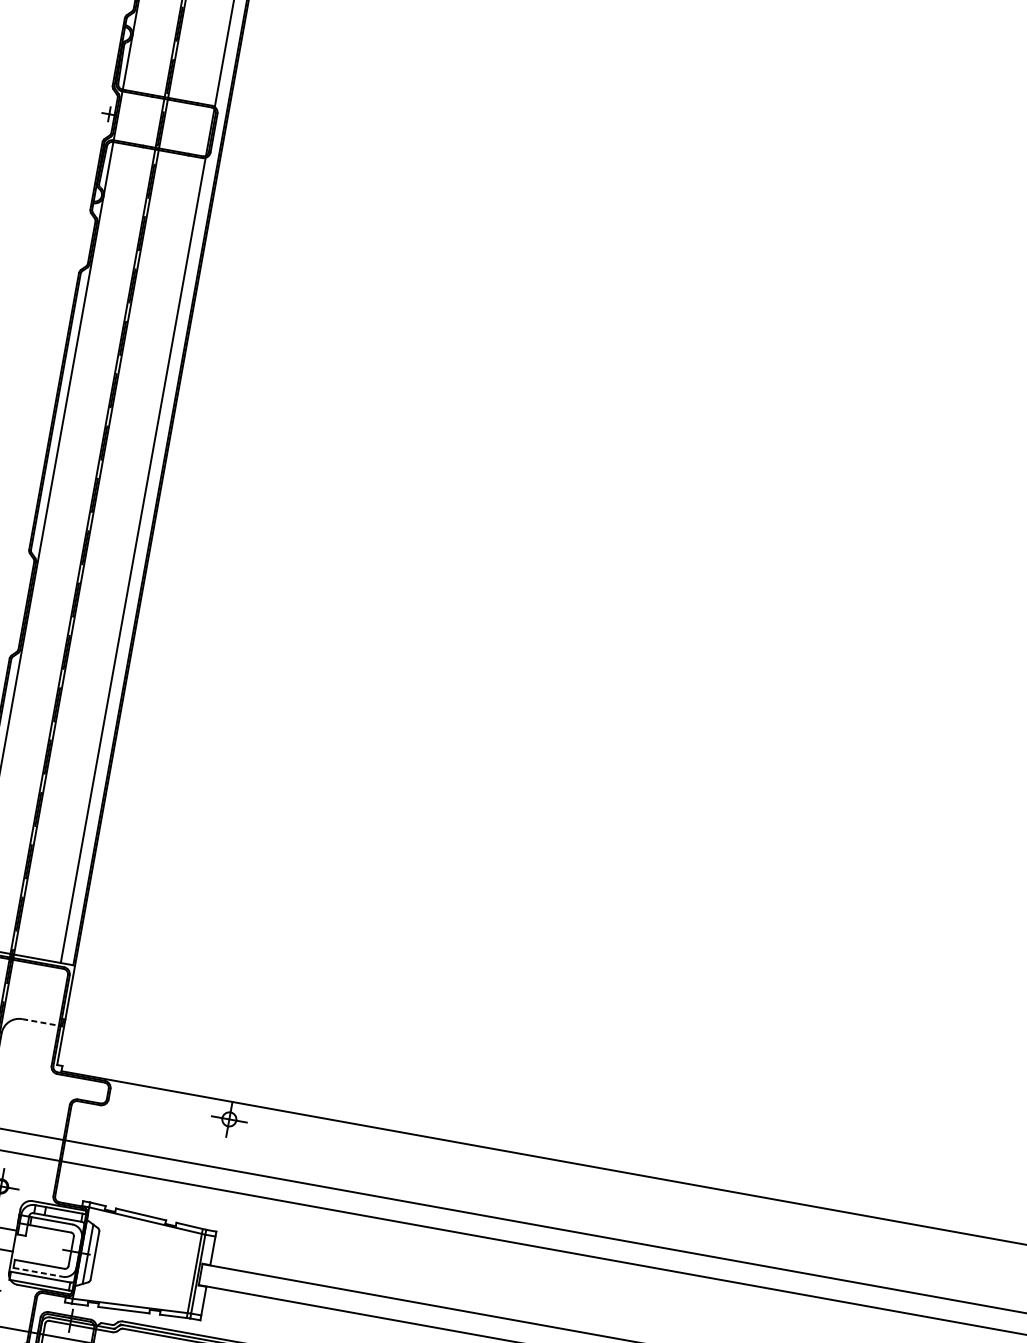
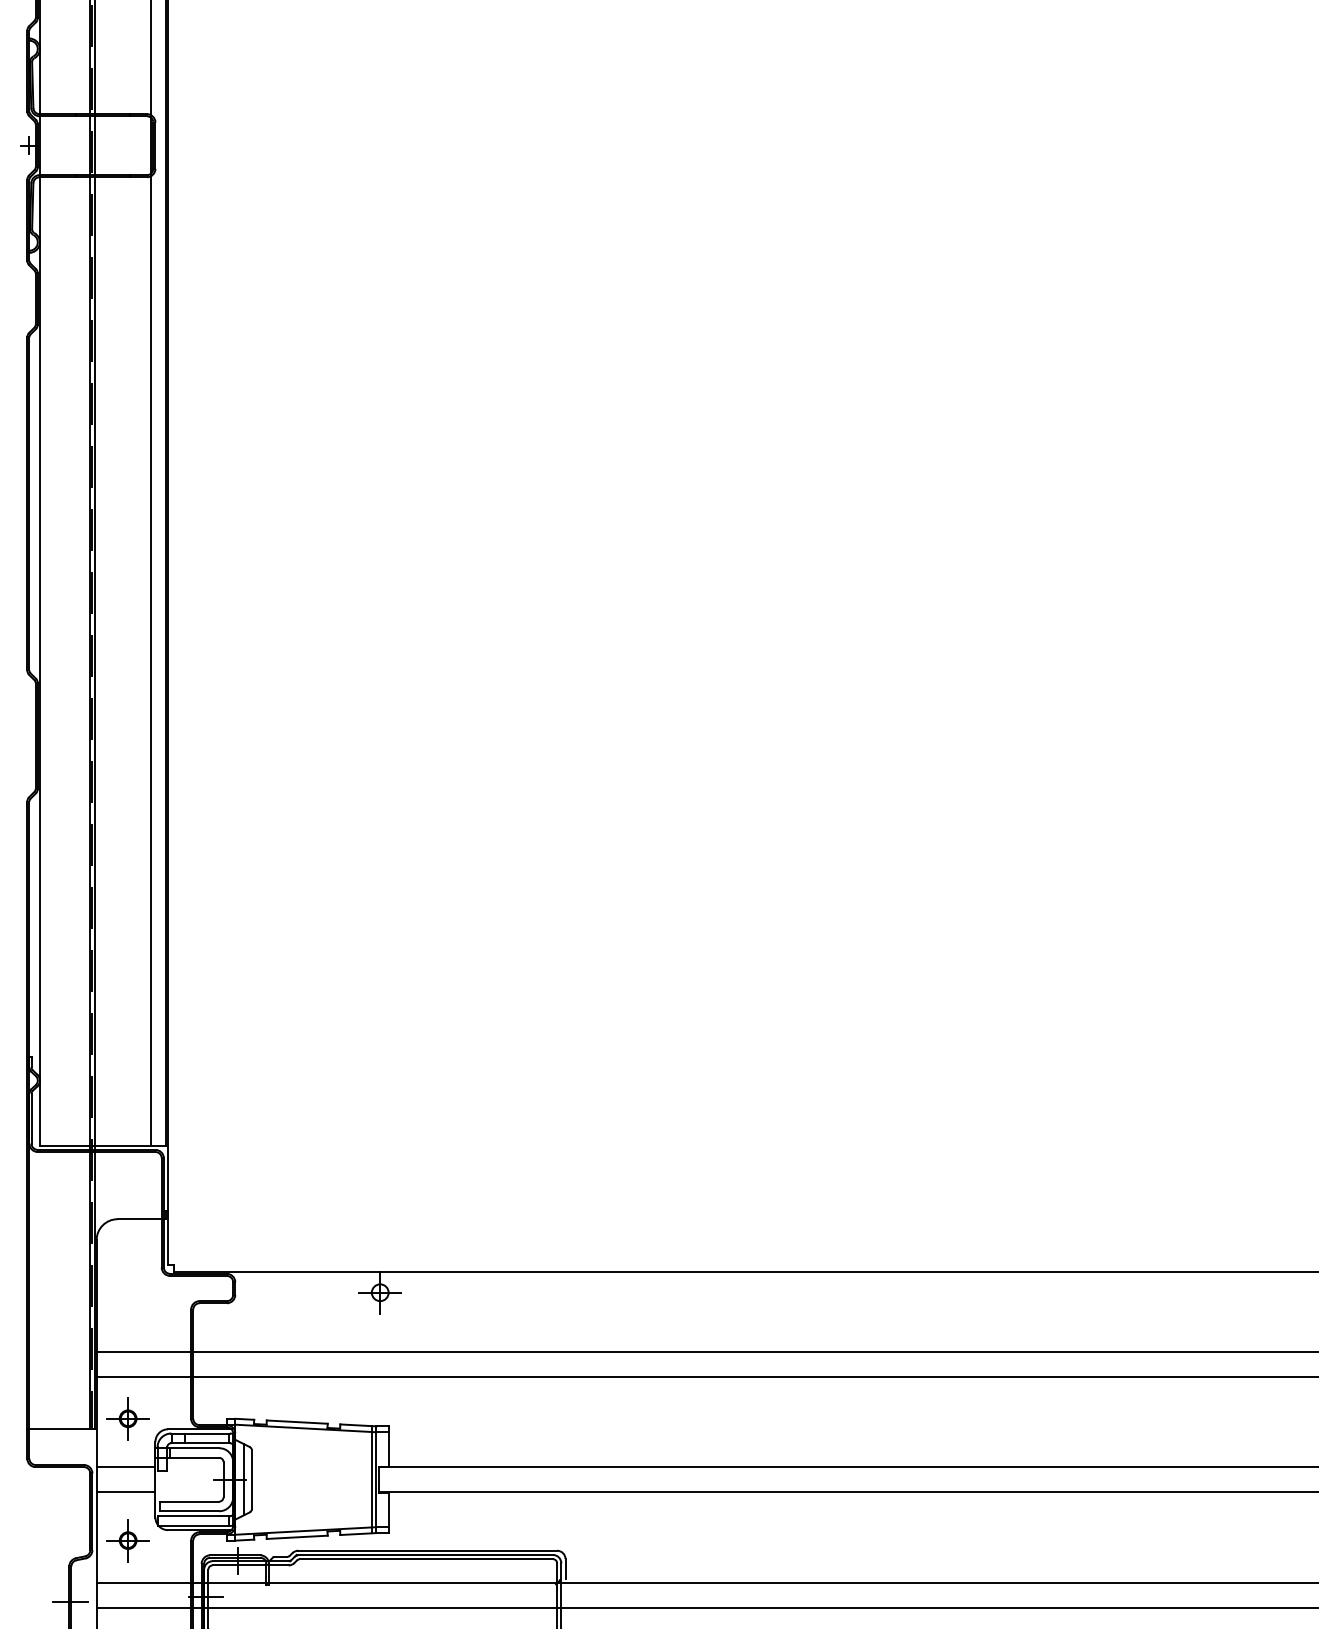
line: (42, 1023) -> (142, 1219), dashed -> solid
line: (38, 1272) -> (189, 1511), dashed -> solid

